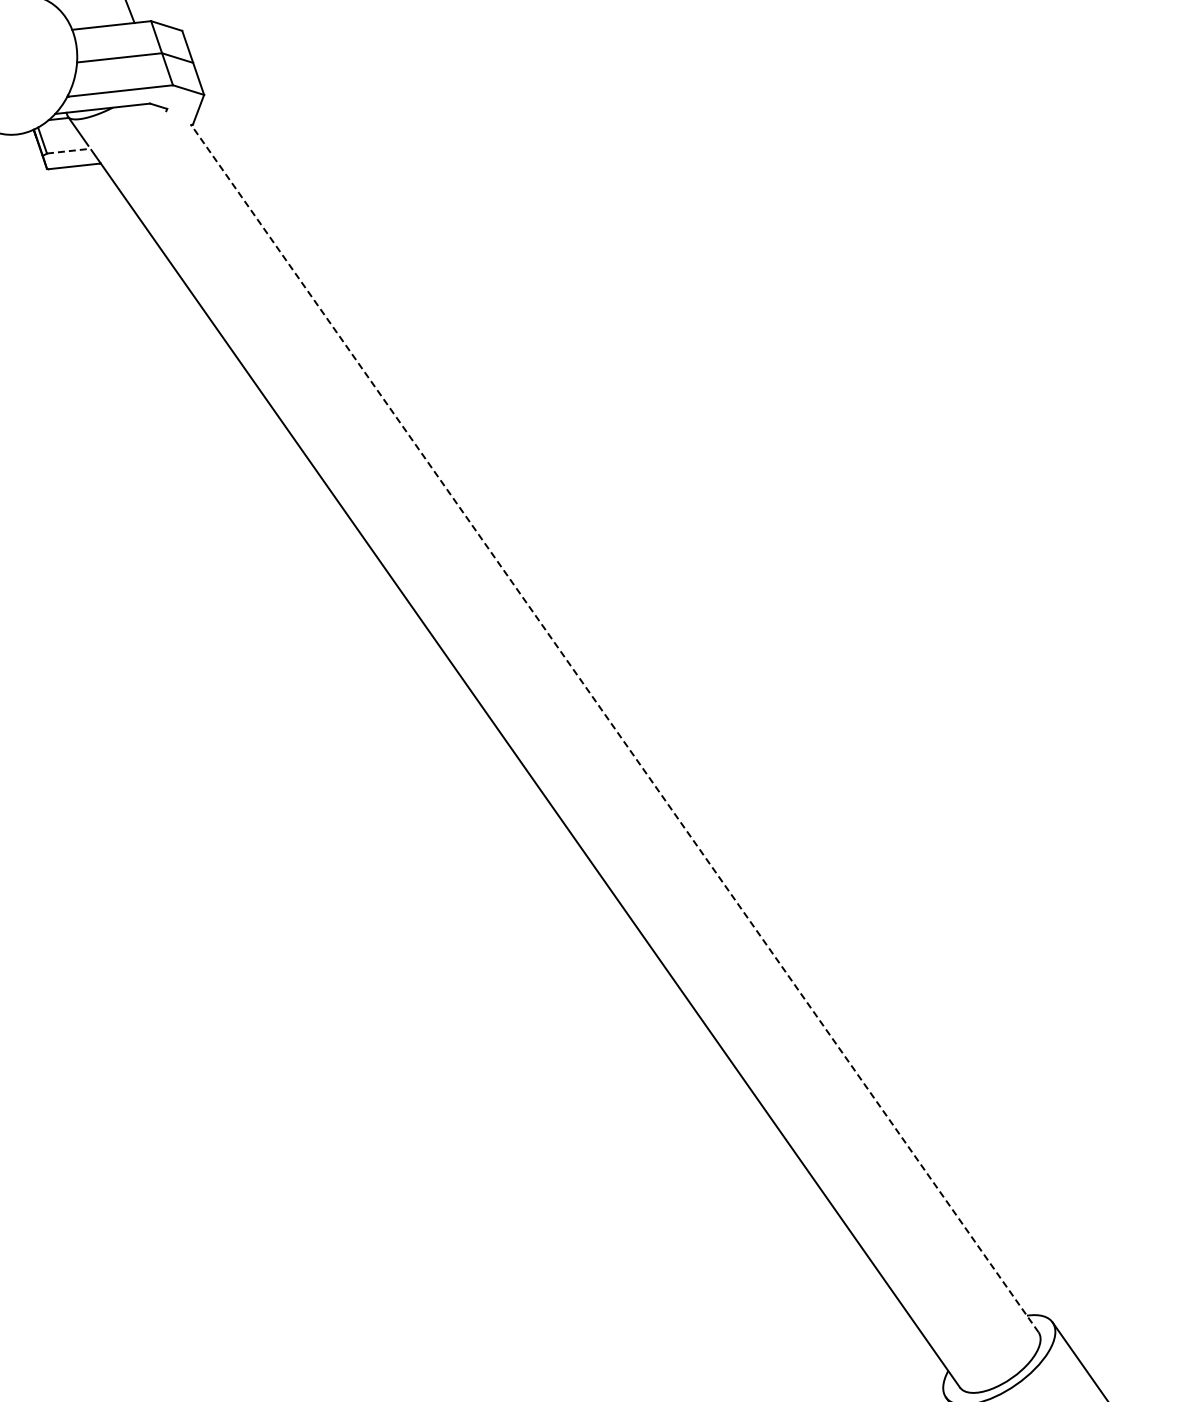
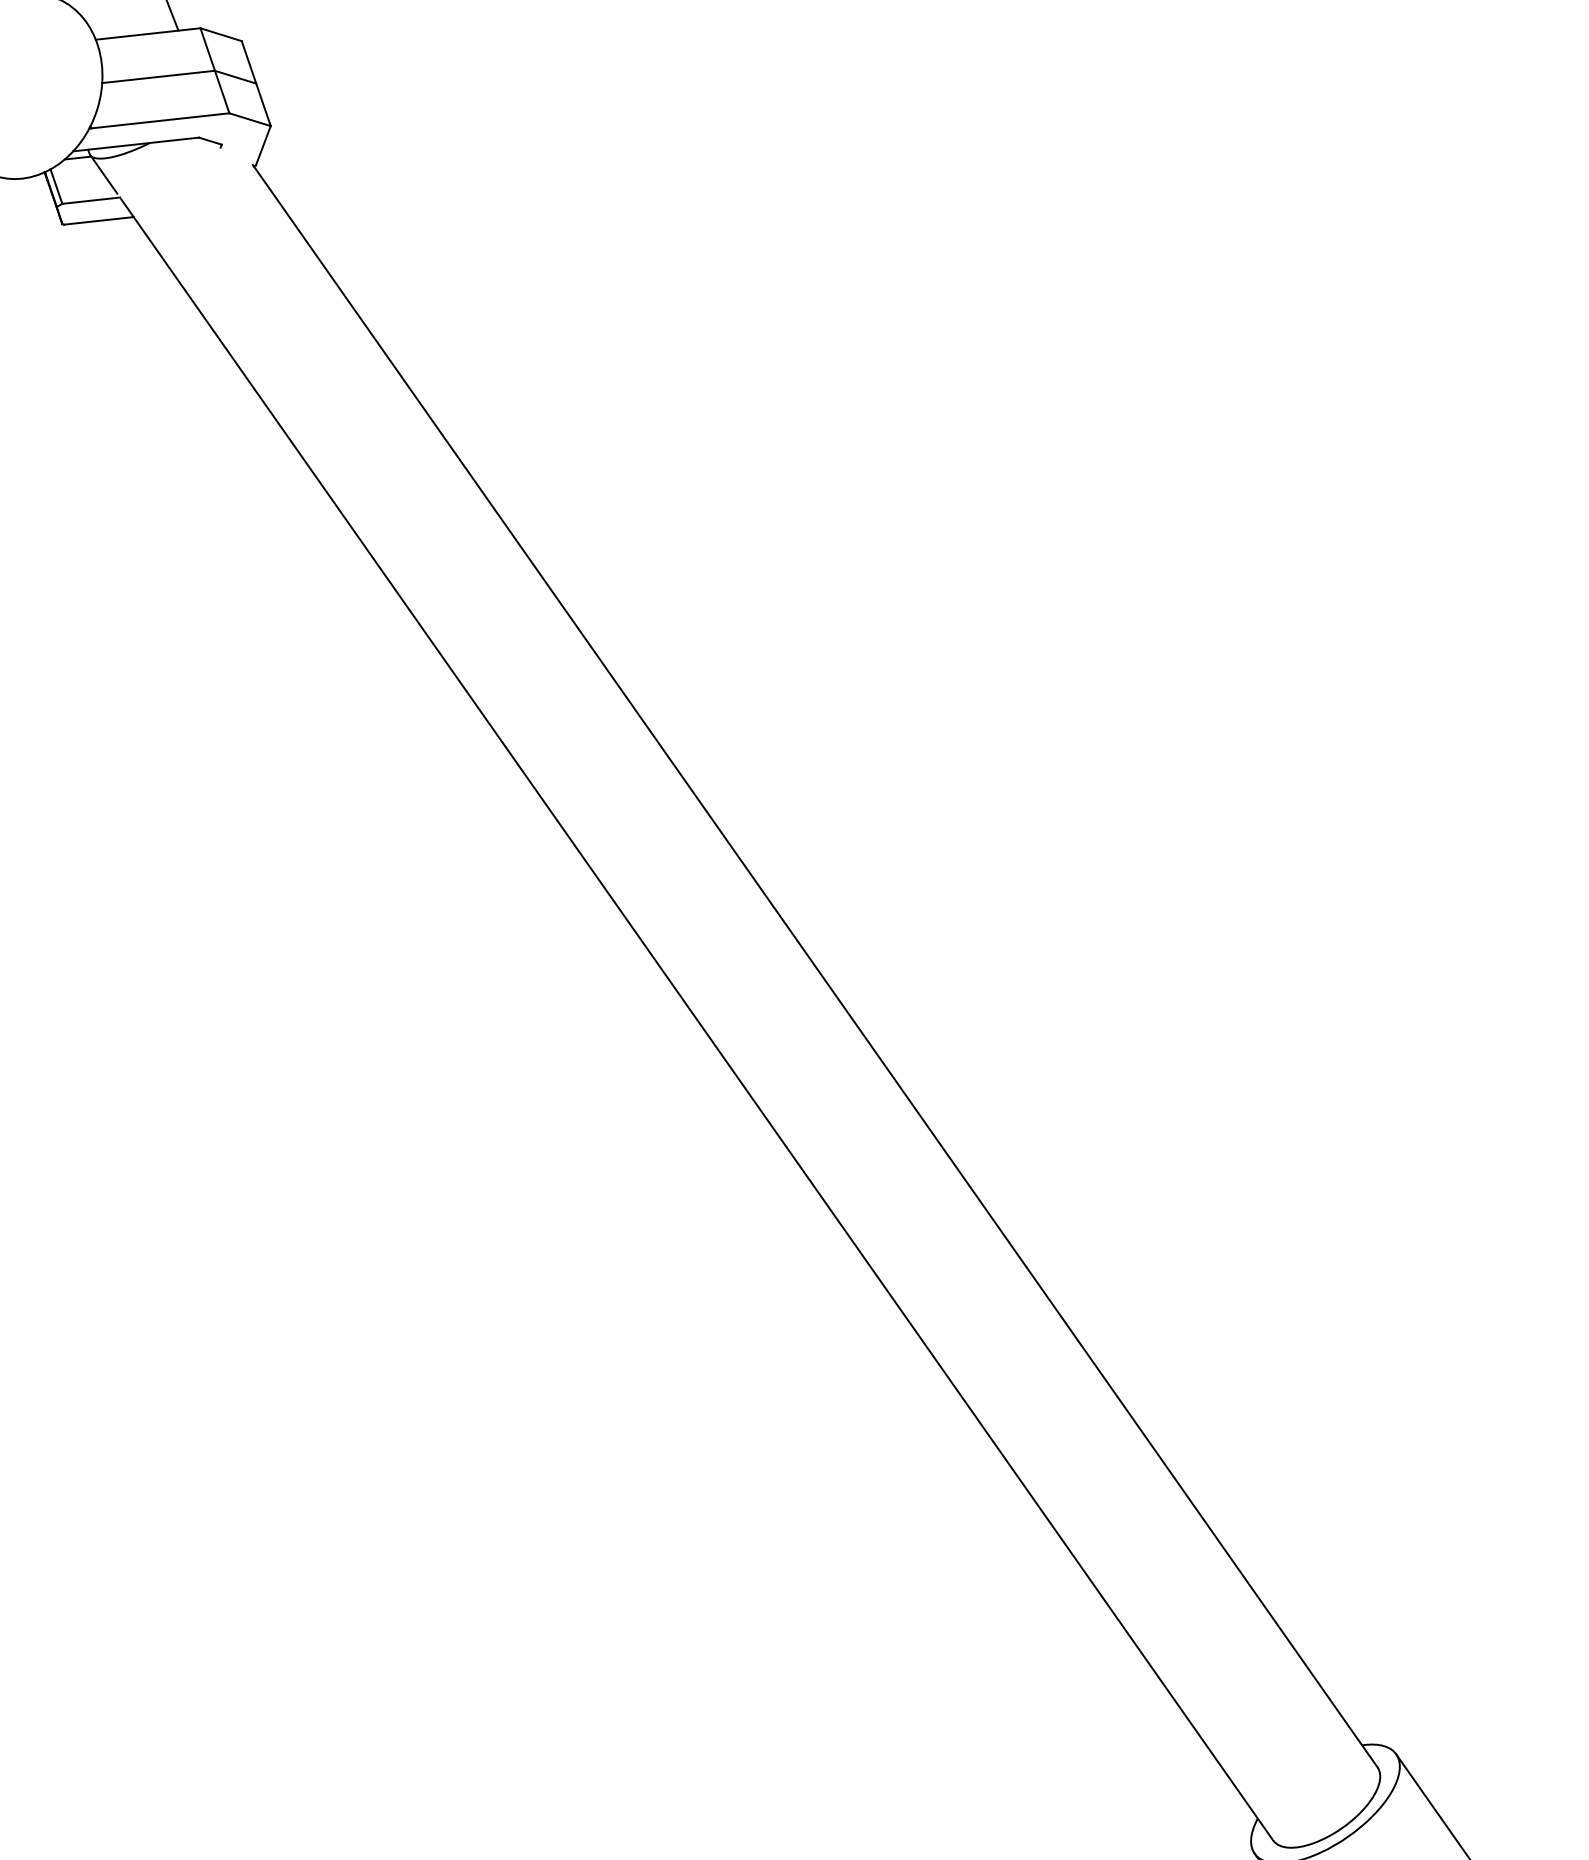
line: (68, 151) -> (90, 201), dashed -> solid
line: (614, 728) -> (815, 966), dashed -> solid

